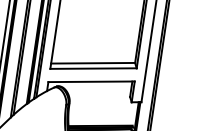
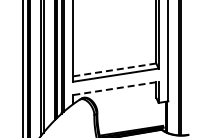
line: (92, 62) -> (114, 69), solid -> dashed
line: (92, 81) -> (116, 88), solid -> dashed

